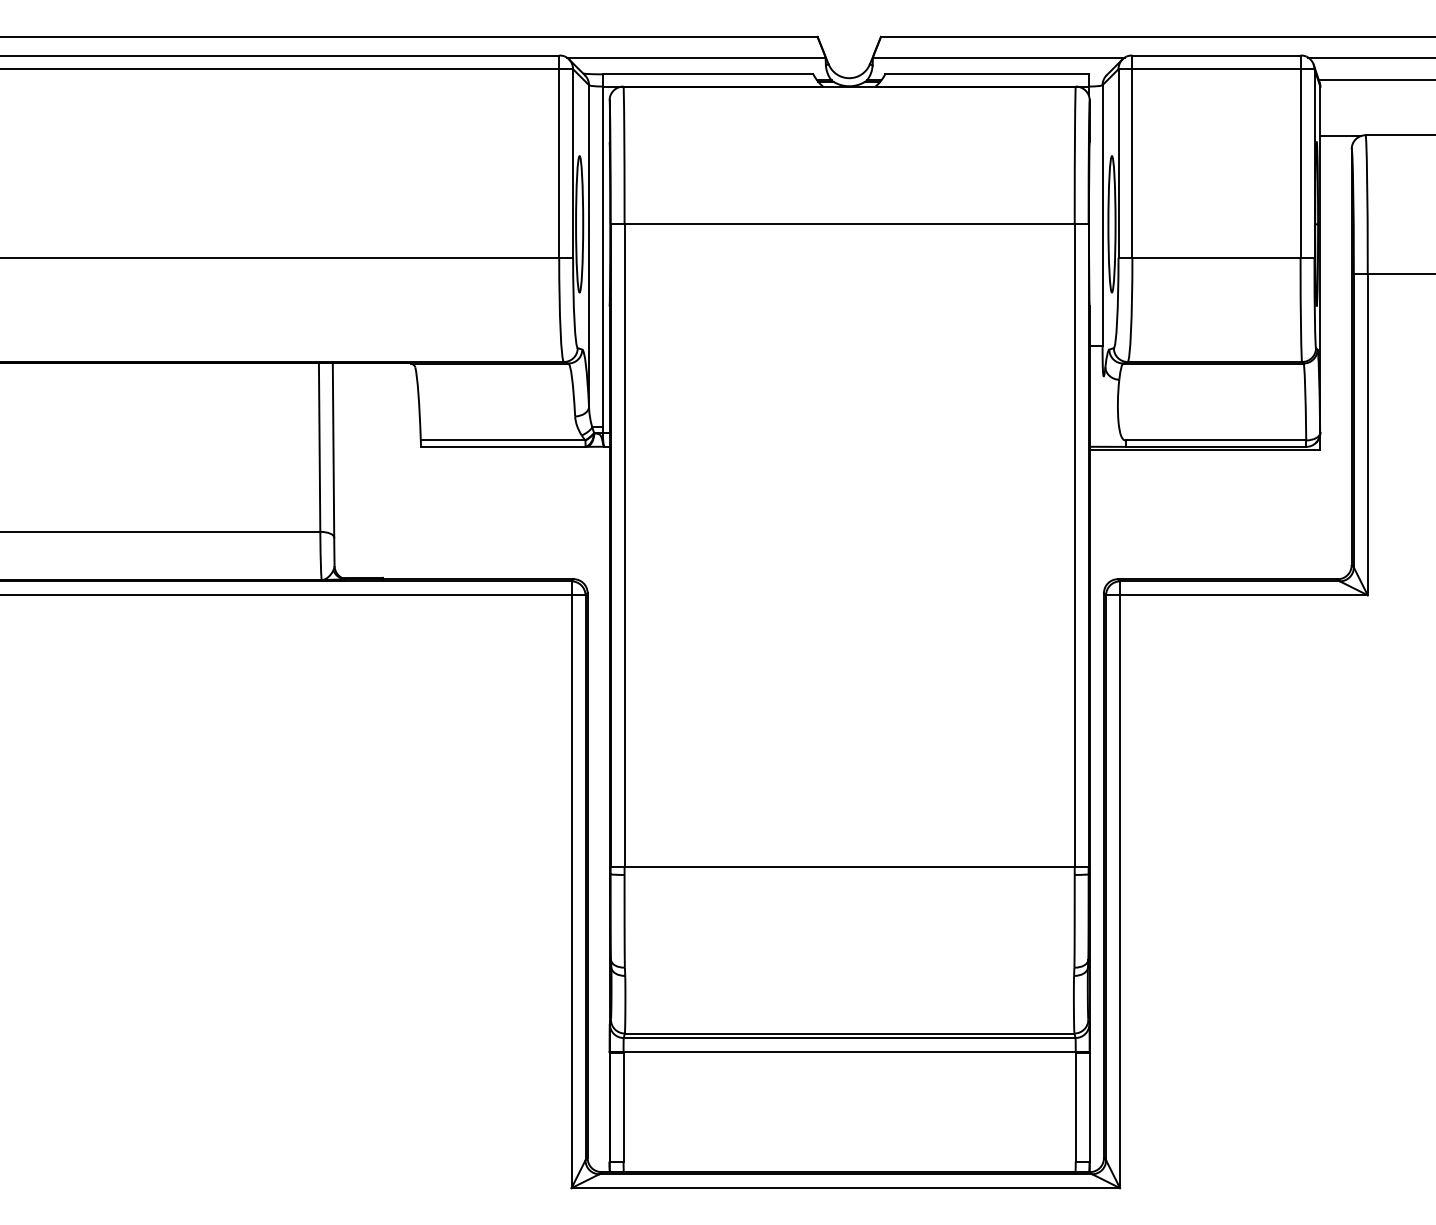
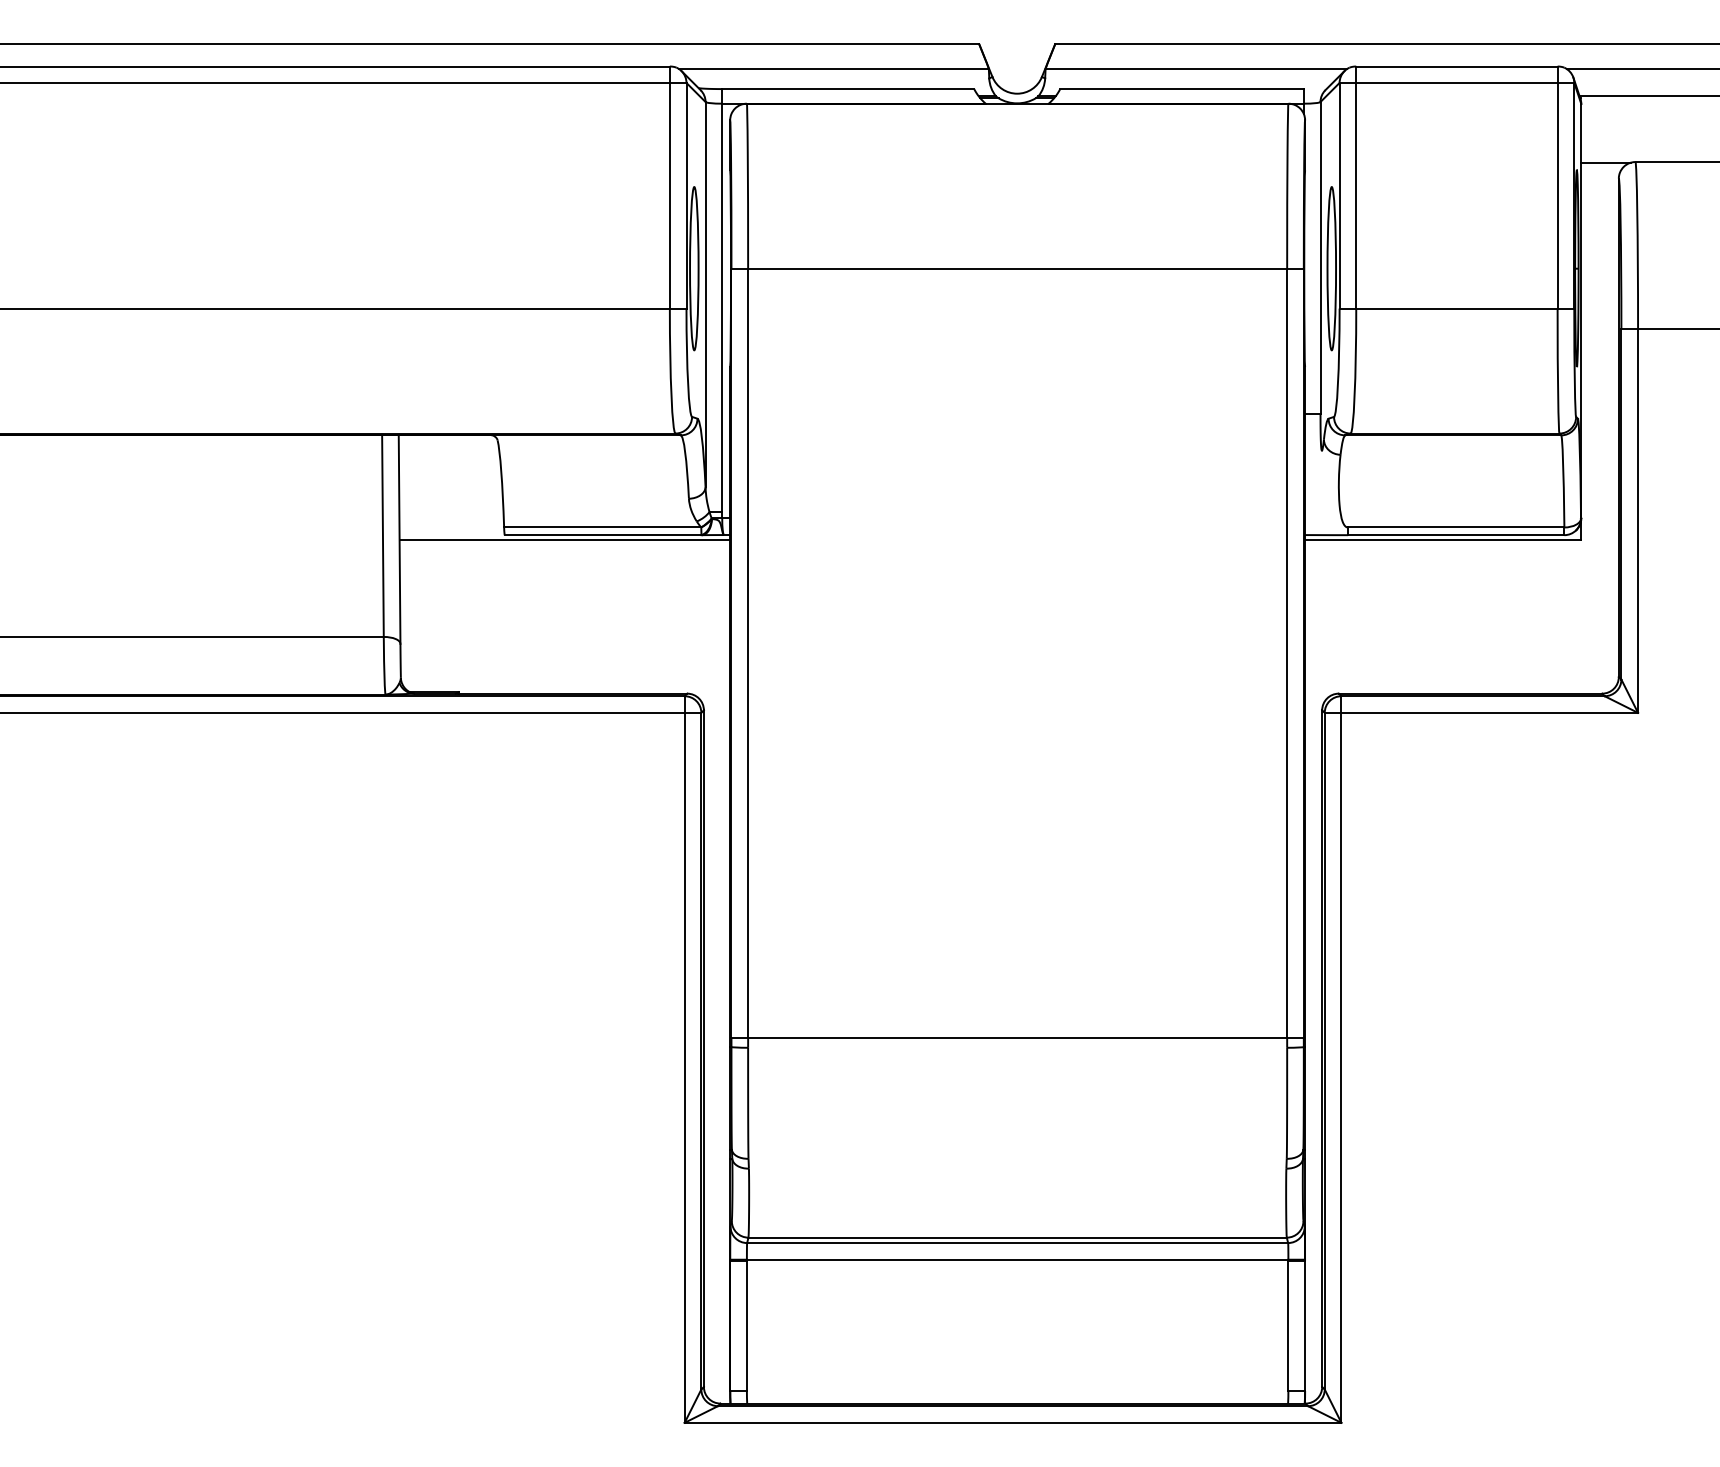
line: (471, 450) -> (564, 539), added

